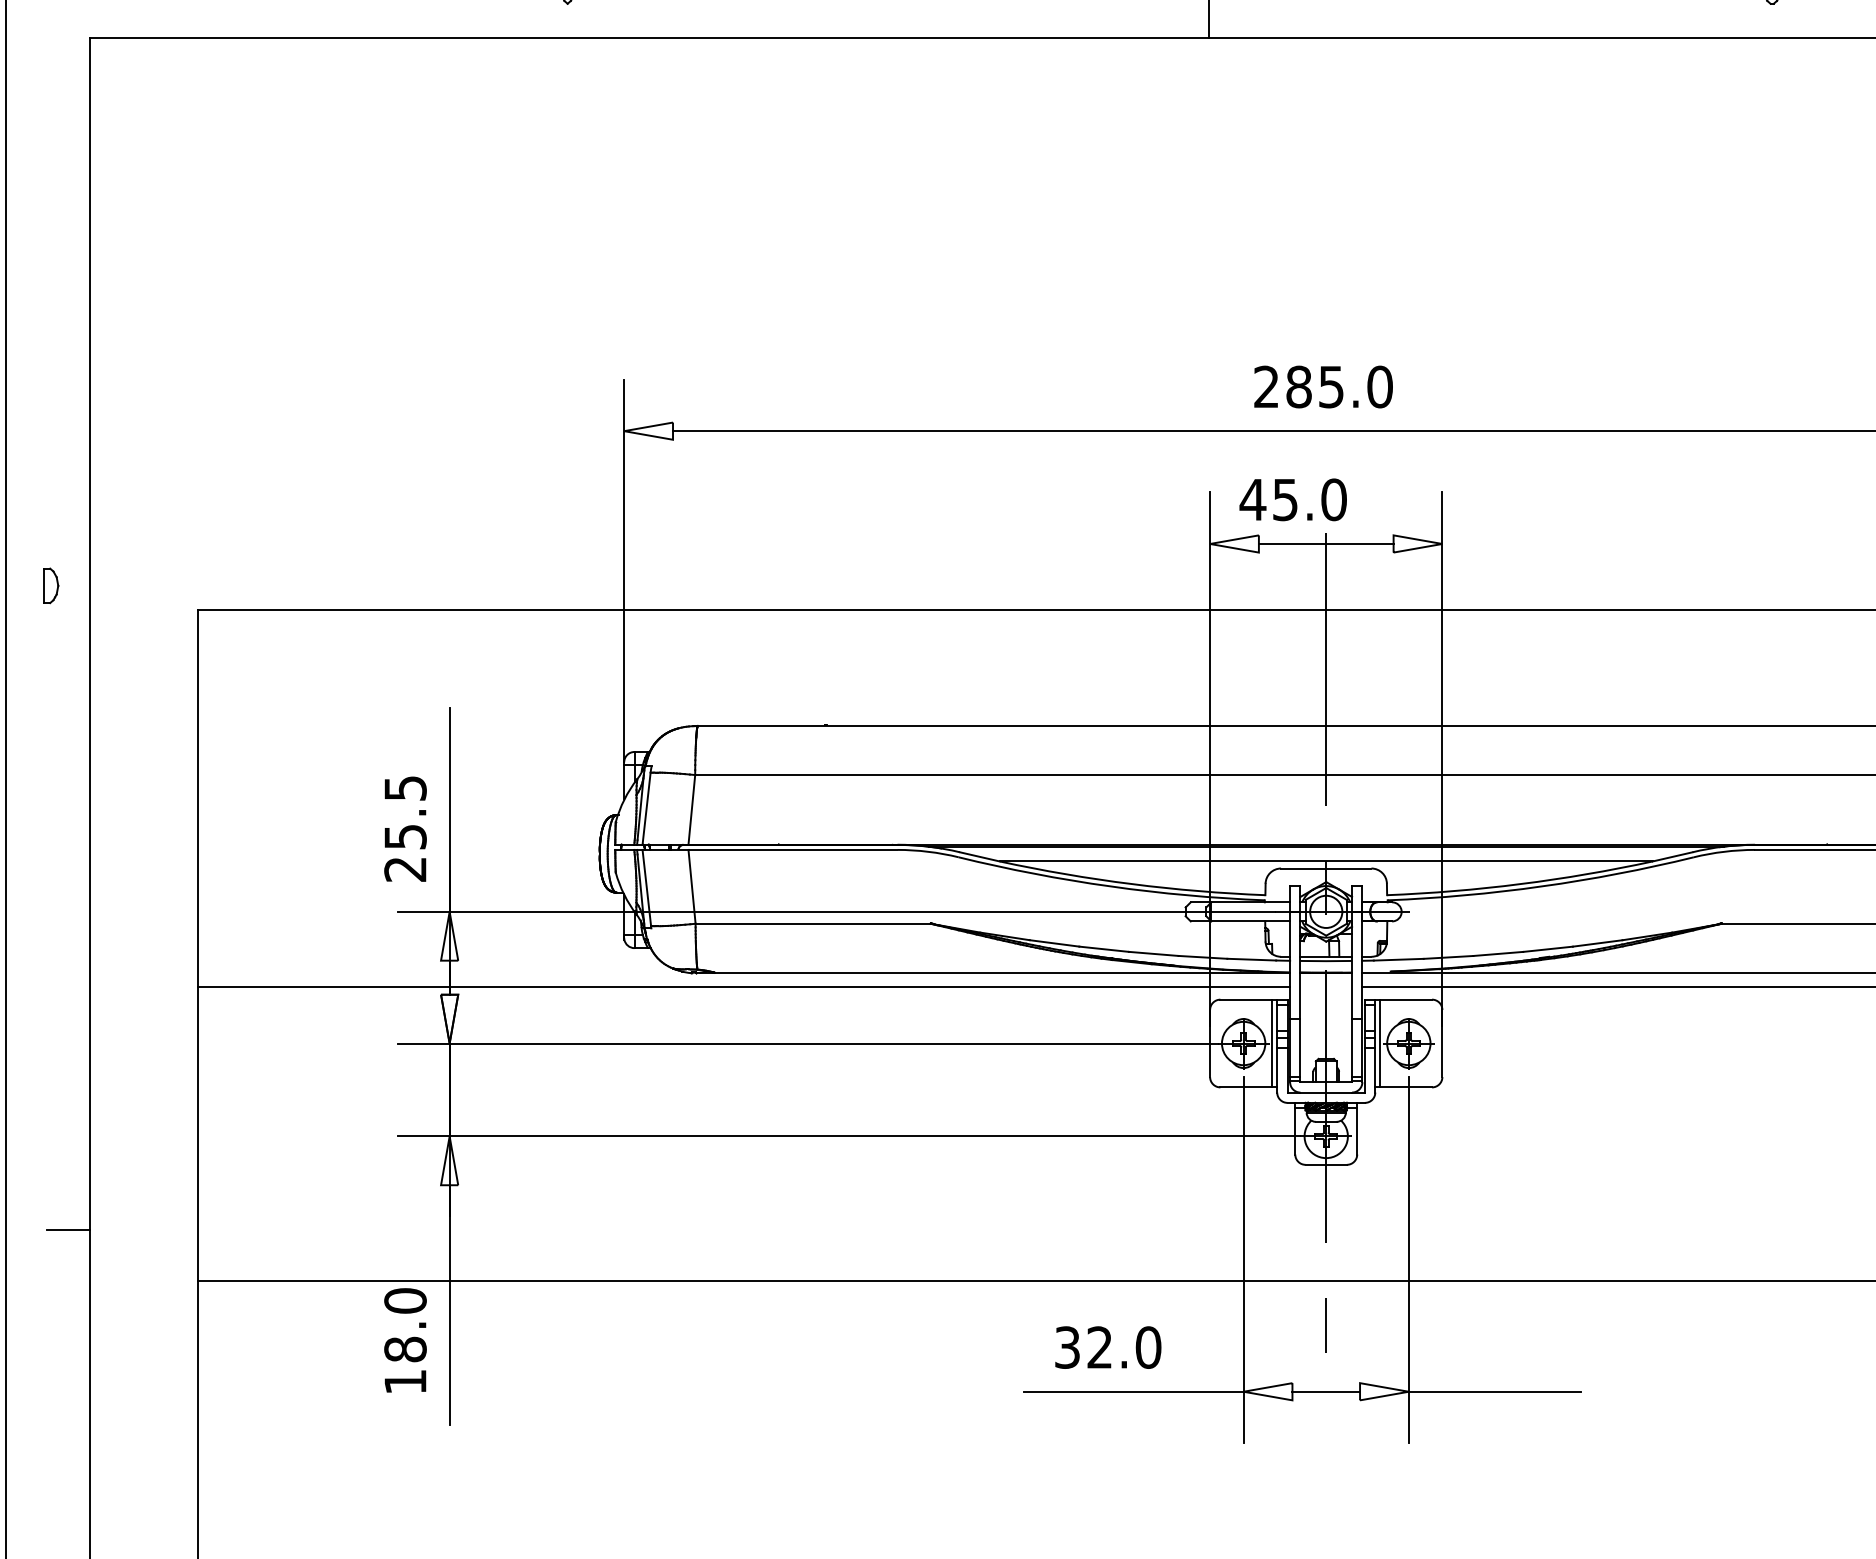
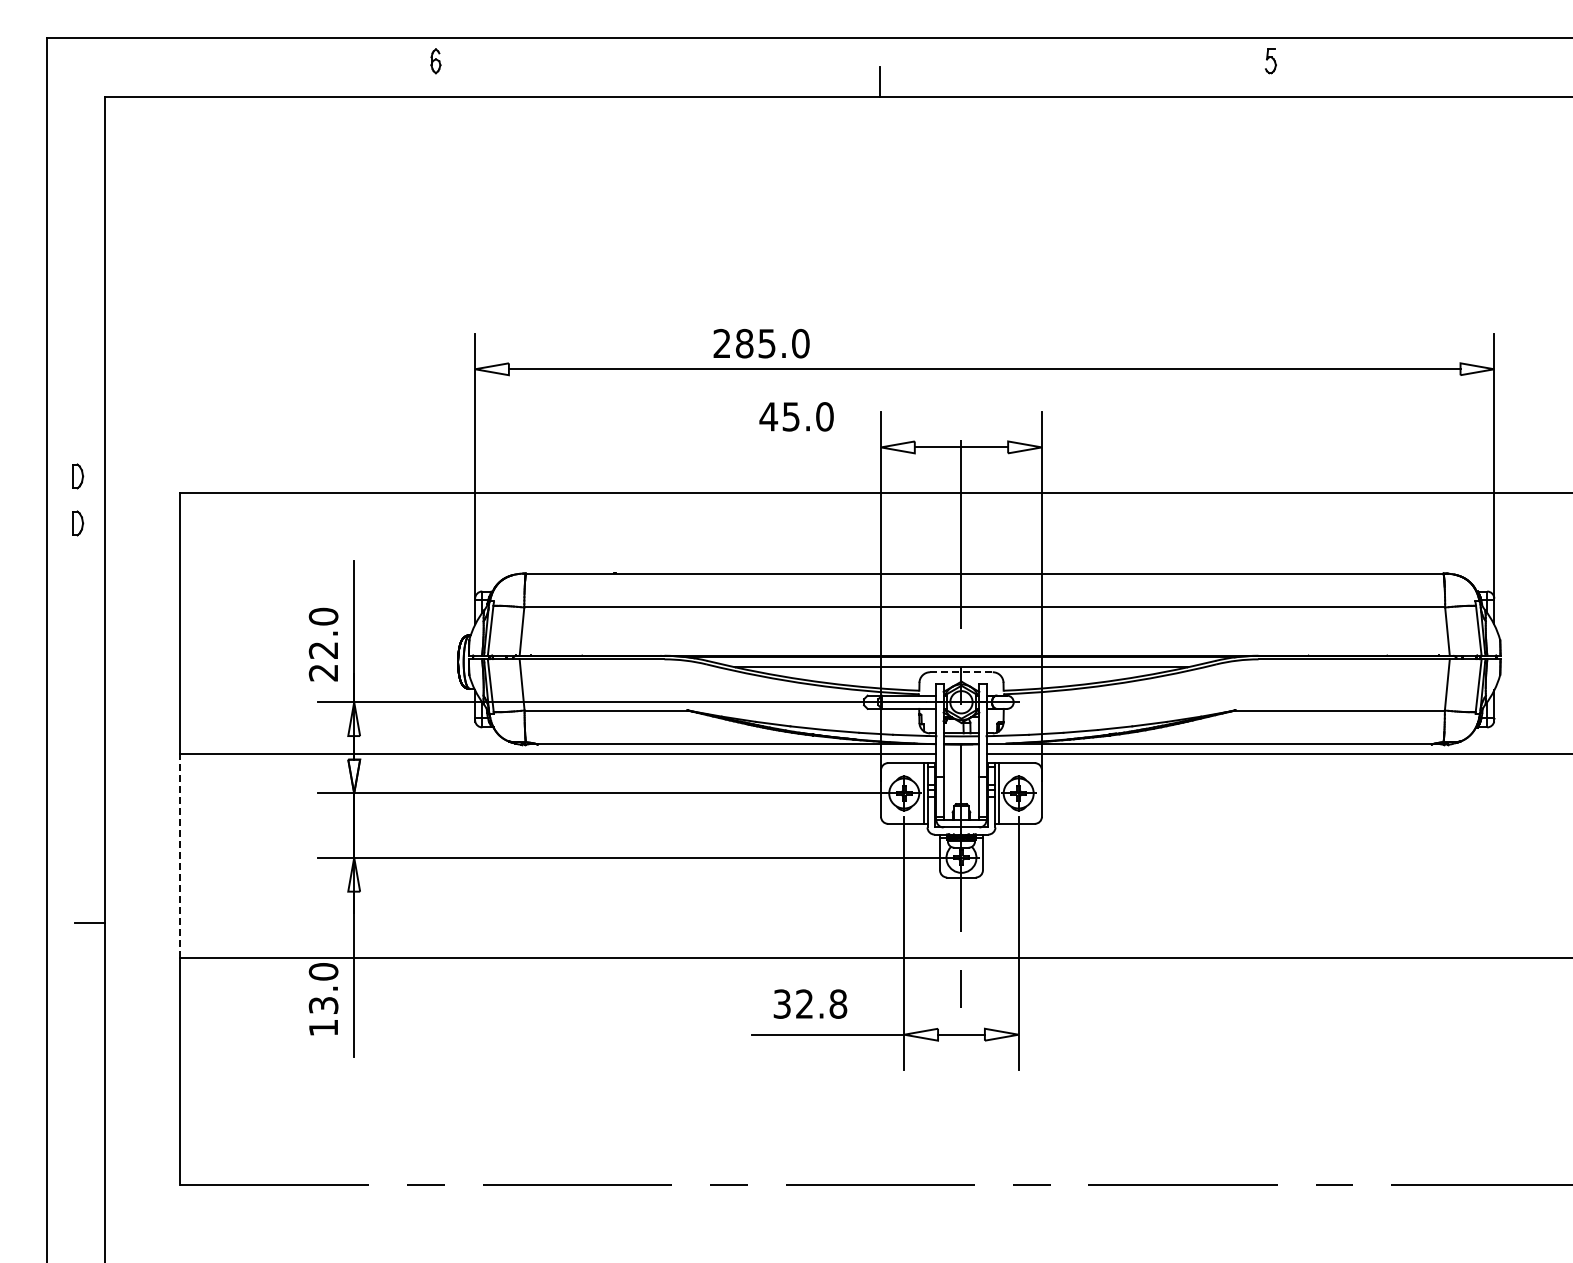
text: (1323, 386) -> (761, 343), moved
text: (1293, 499) -> (796, 416), moved
part: (51, 653) -> (78, 523), added
text: (405, 811) -> (323, 632), 25.5 -> 22.0
line: (1326, 868) -> (961, 672), solid -> dashed
line: (198, 1134) -> (180, 856), solid -> dashed
text: (1148, 1346) -> (838, 1003), 32.0 -> 32.8
text: (405, 1349) -> (323, 1005), 18.0 -> 13.0
line: (1493, 1391) -> (1077, 1034), removed

